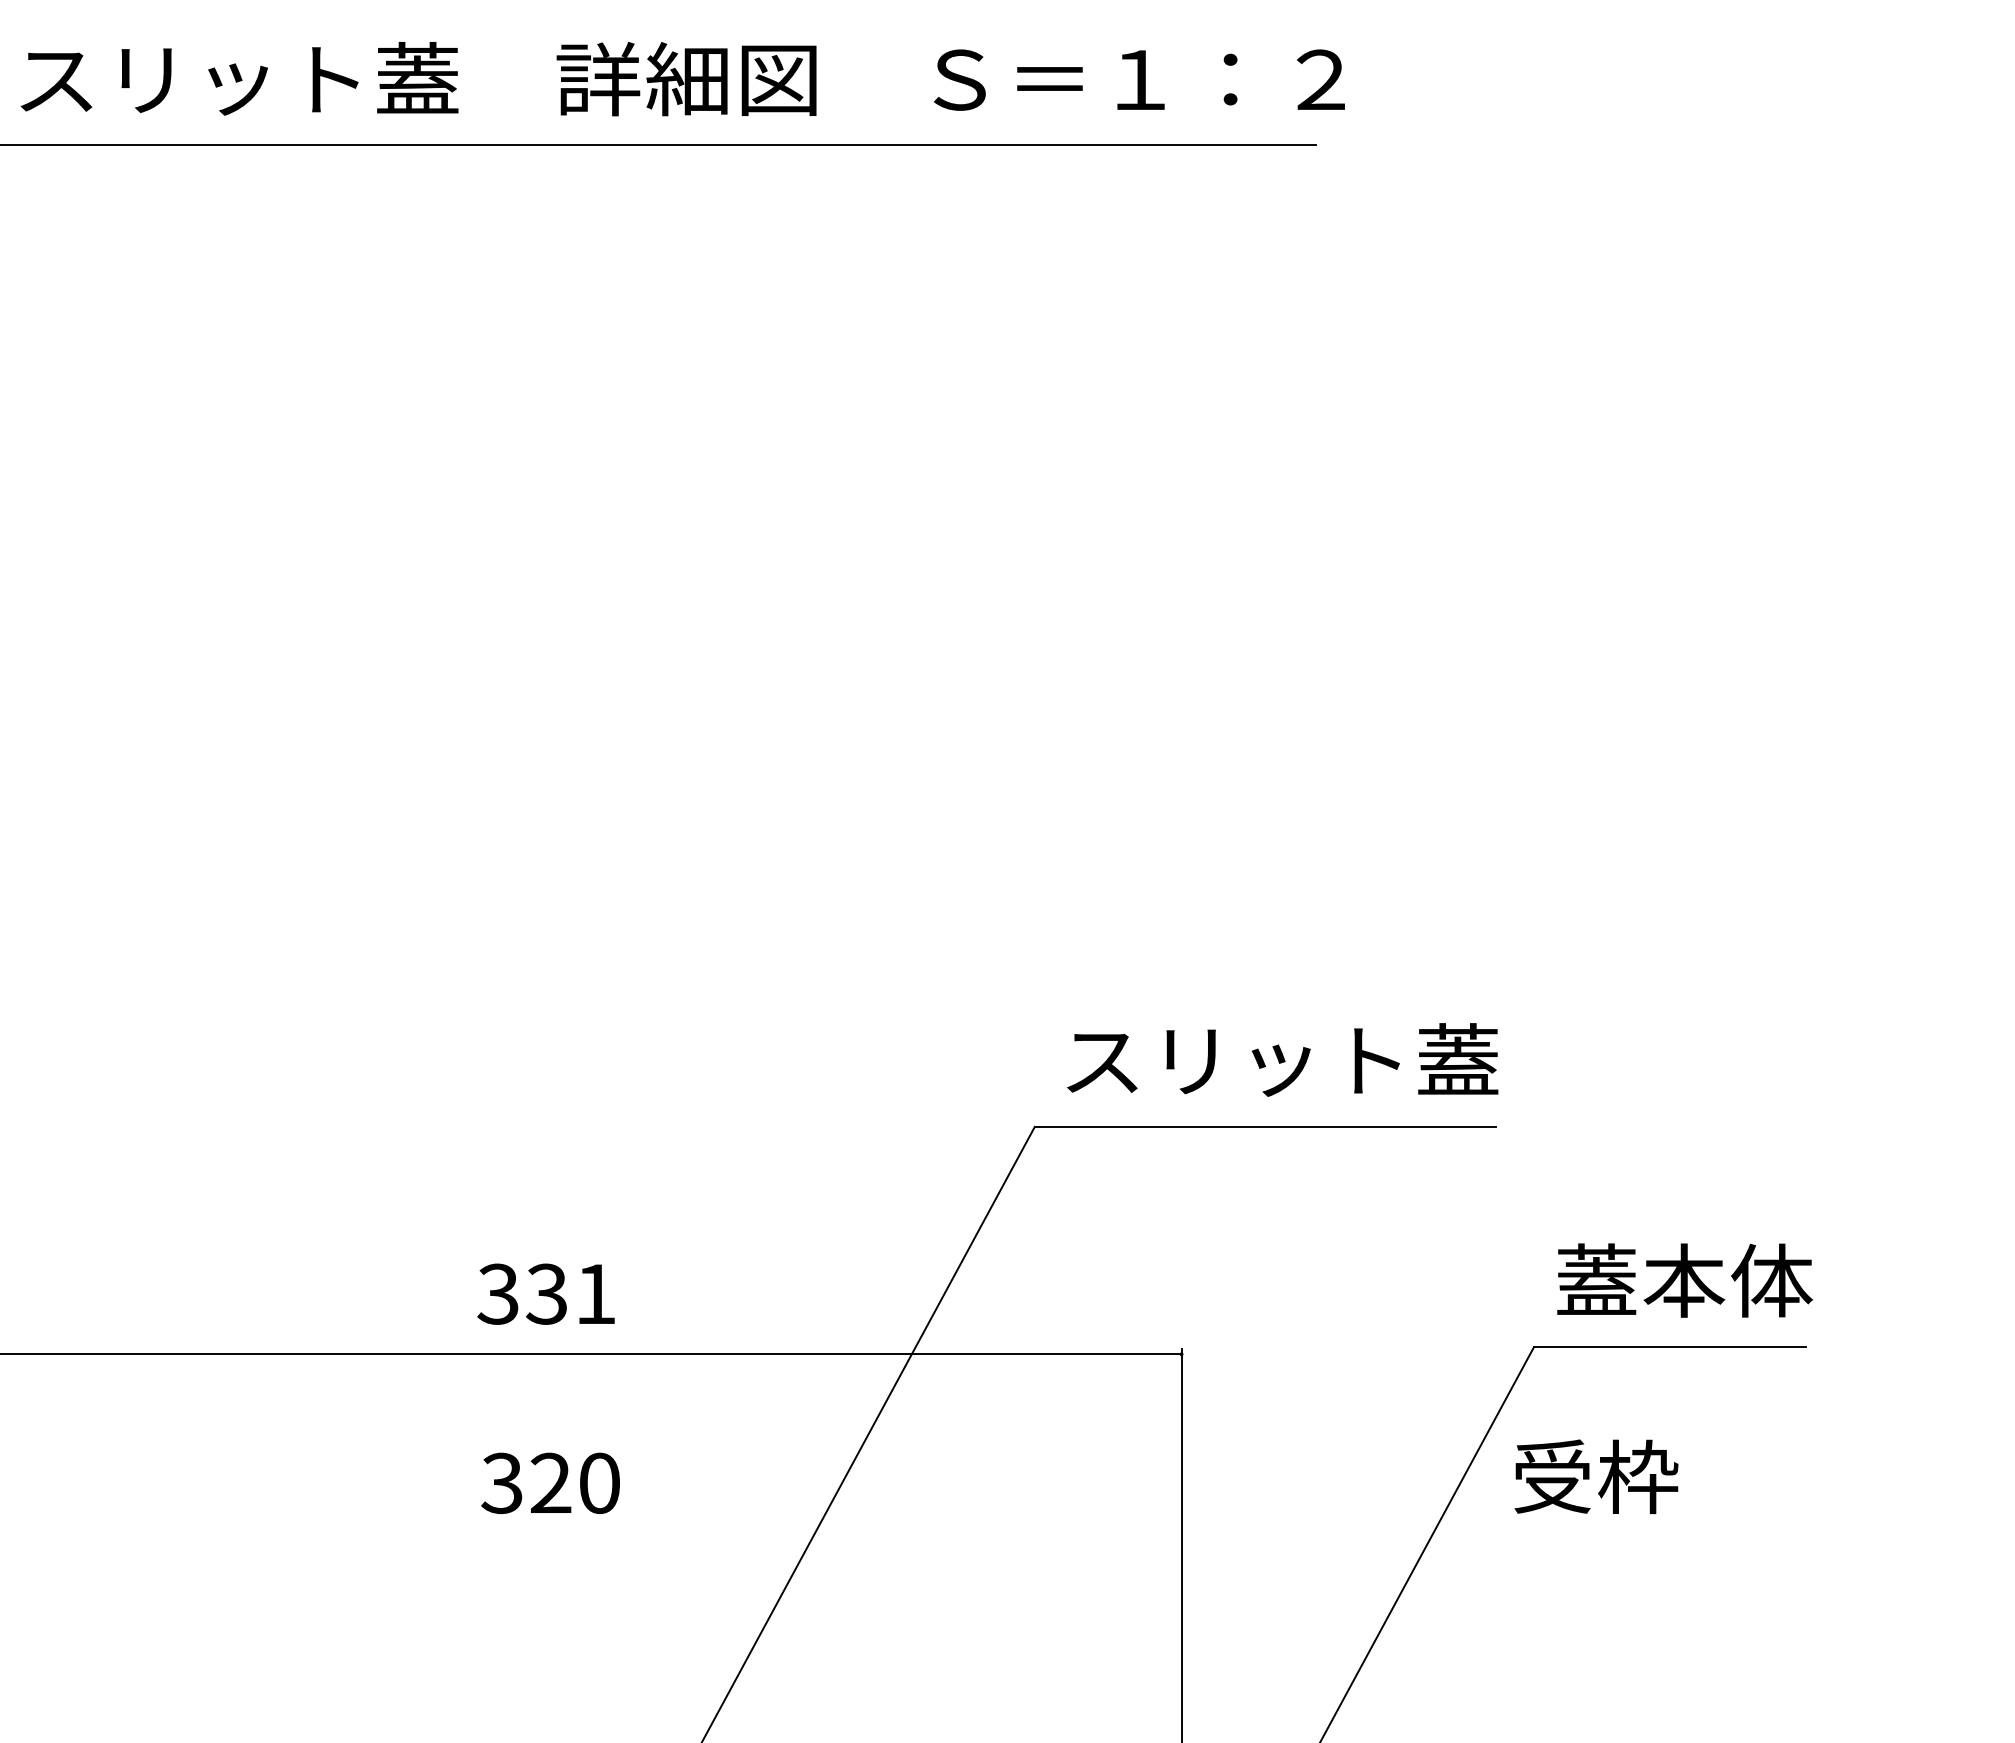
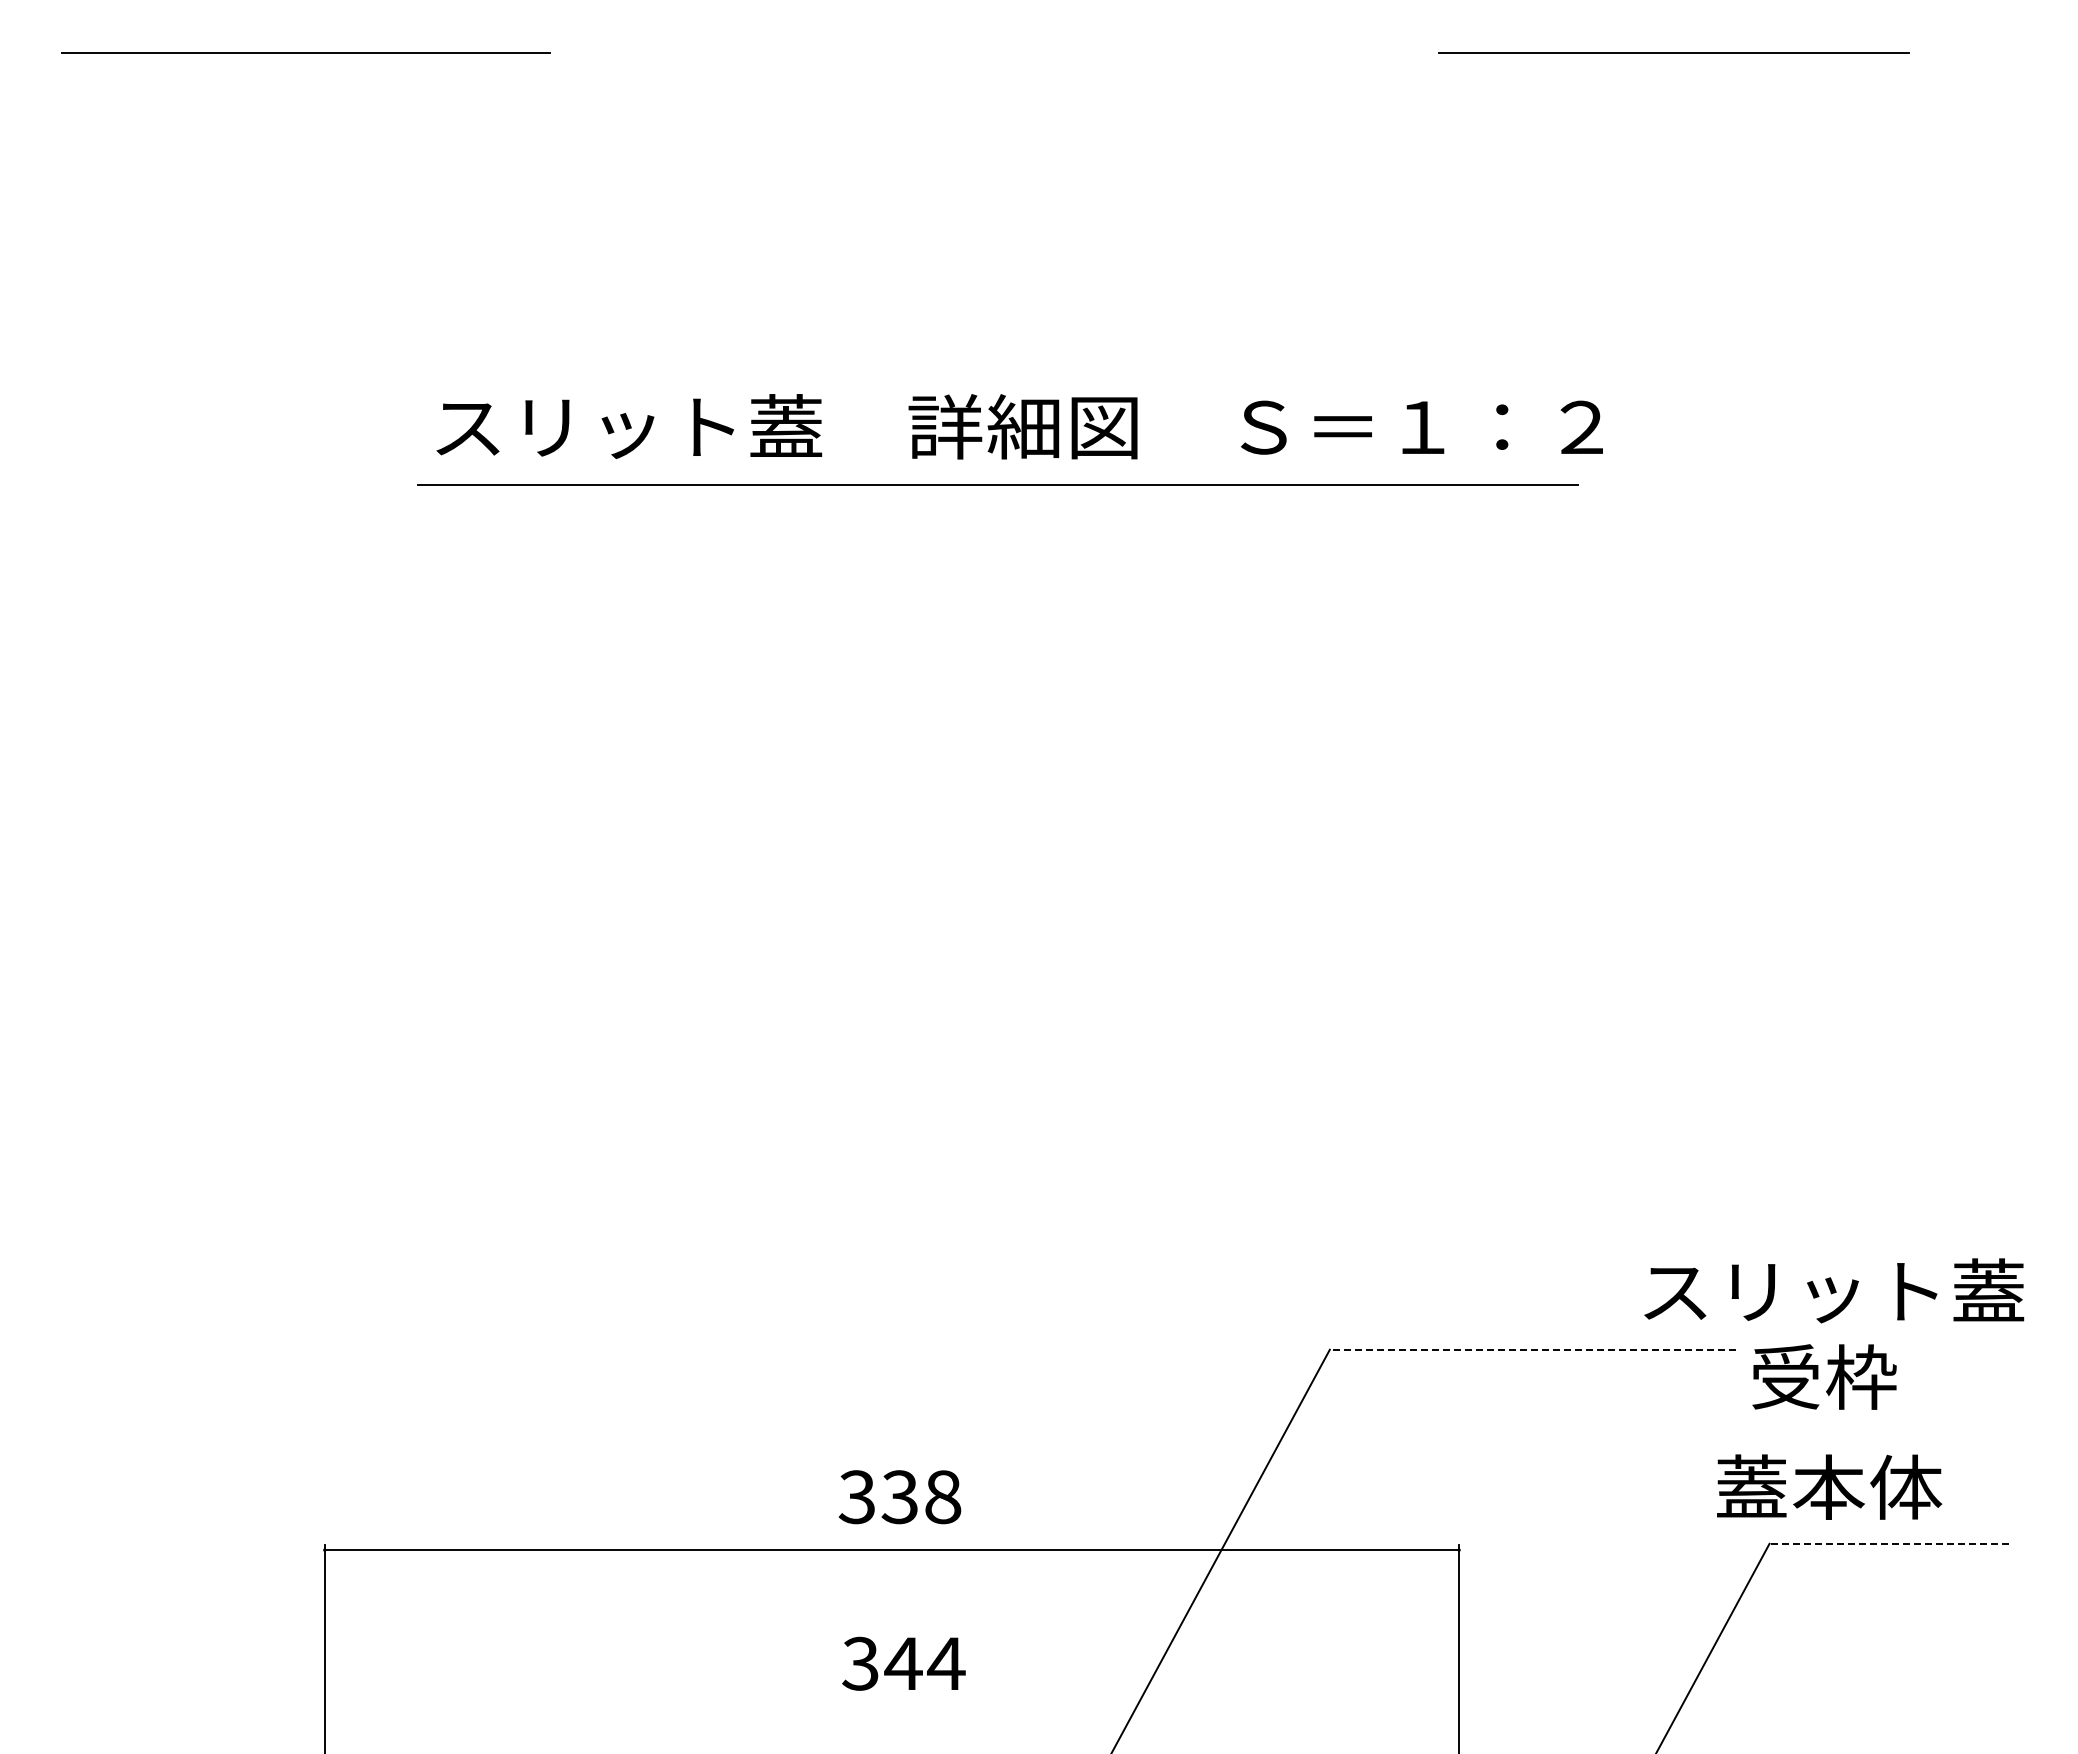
text: (1283, 1059) -> (1834, 1290), moved
line: (1264, 1126) -> (1532, 1349), solid -> dashed
text: (1684, 1279) -> (1829, 1486), moved
text: (596, 1294) -> (943, 1497), 331 -> 338
line: (1670, 1346) -> (1889, 1543), solid -> dashed
text: (1596, 1476) -> (1824, 1376), moved
text: (574, 1483) -> (924, 1663), 320 -> 344

